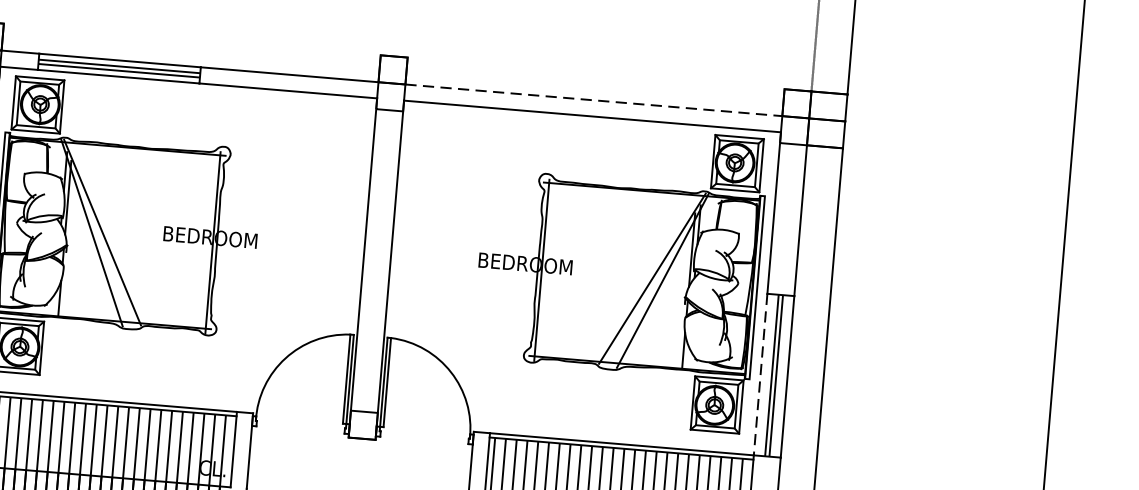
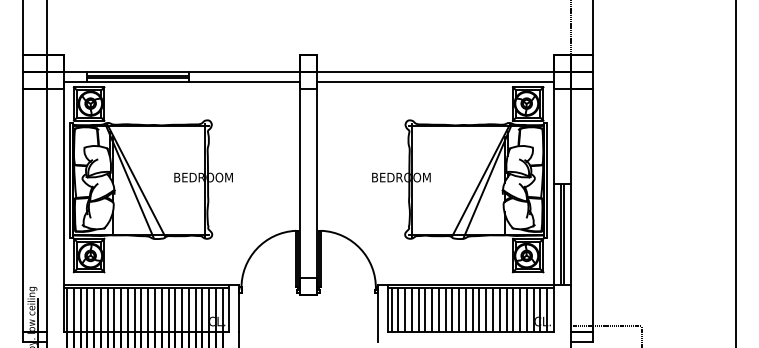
line: (593, 101) -> (435, 72), dashed -> solid
line: (760, 374) -> (553, 234), dashed -> solid

